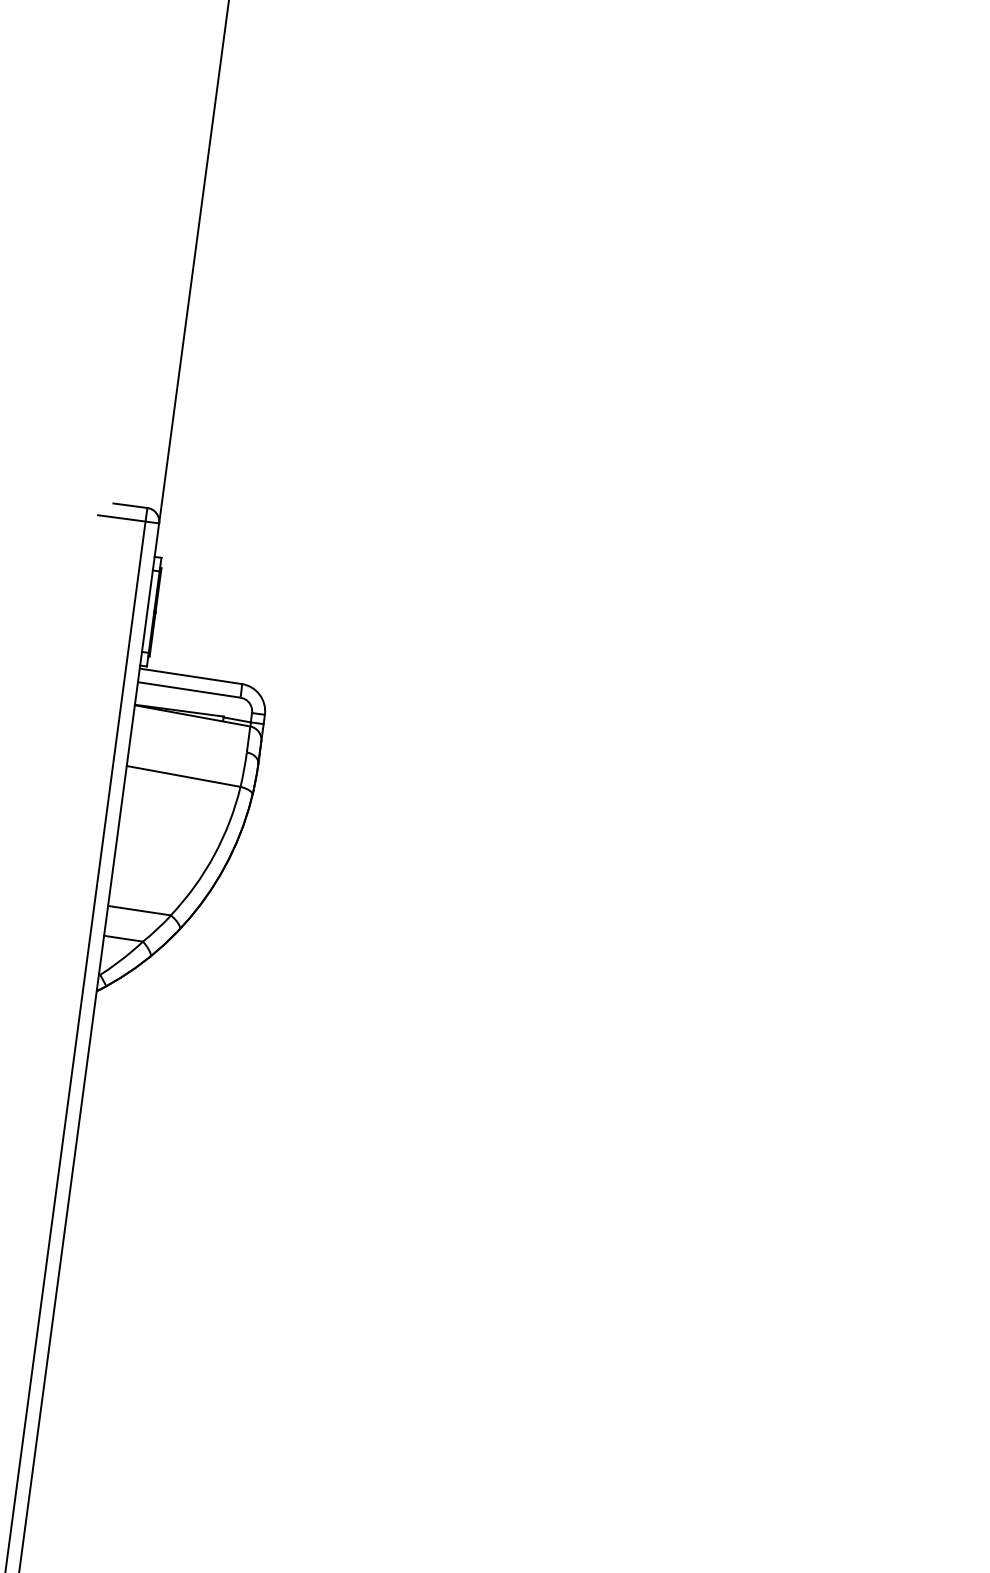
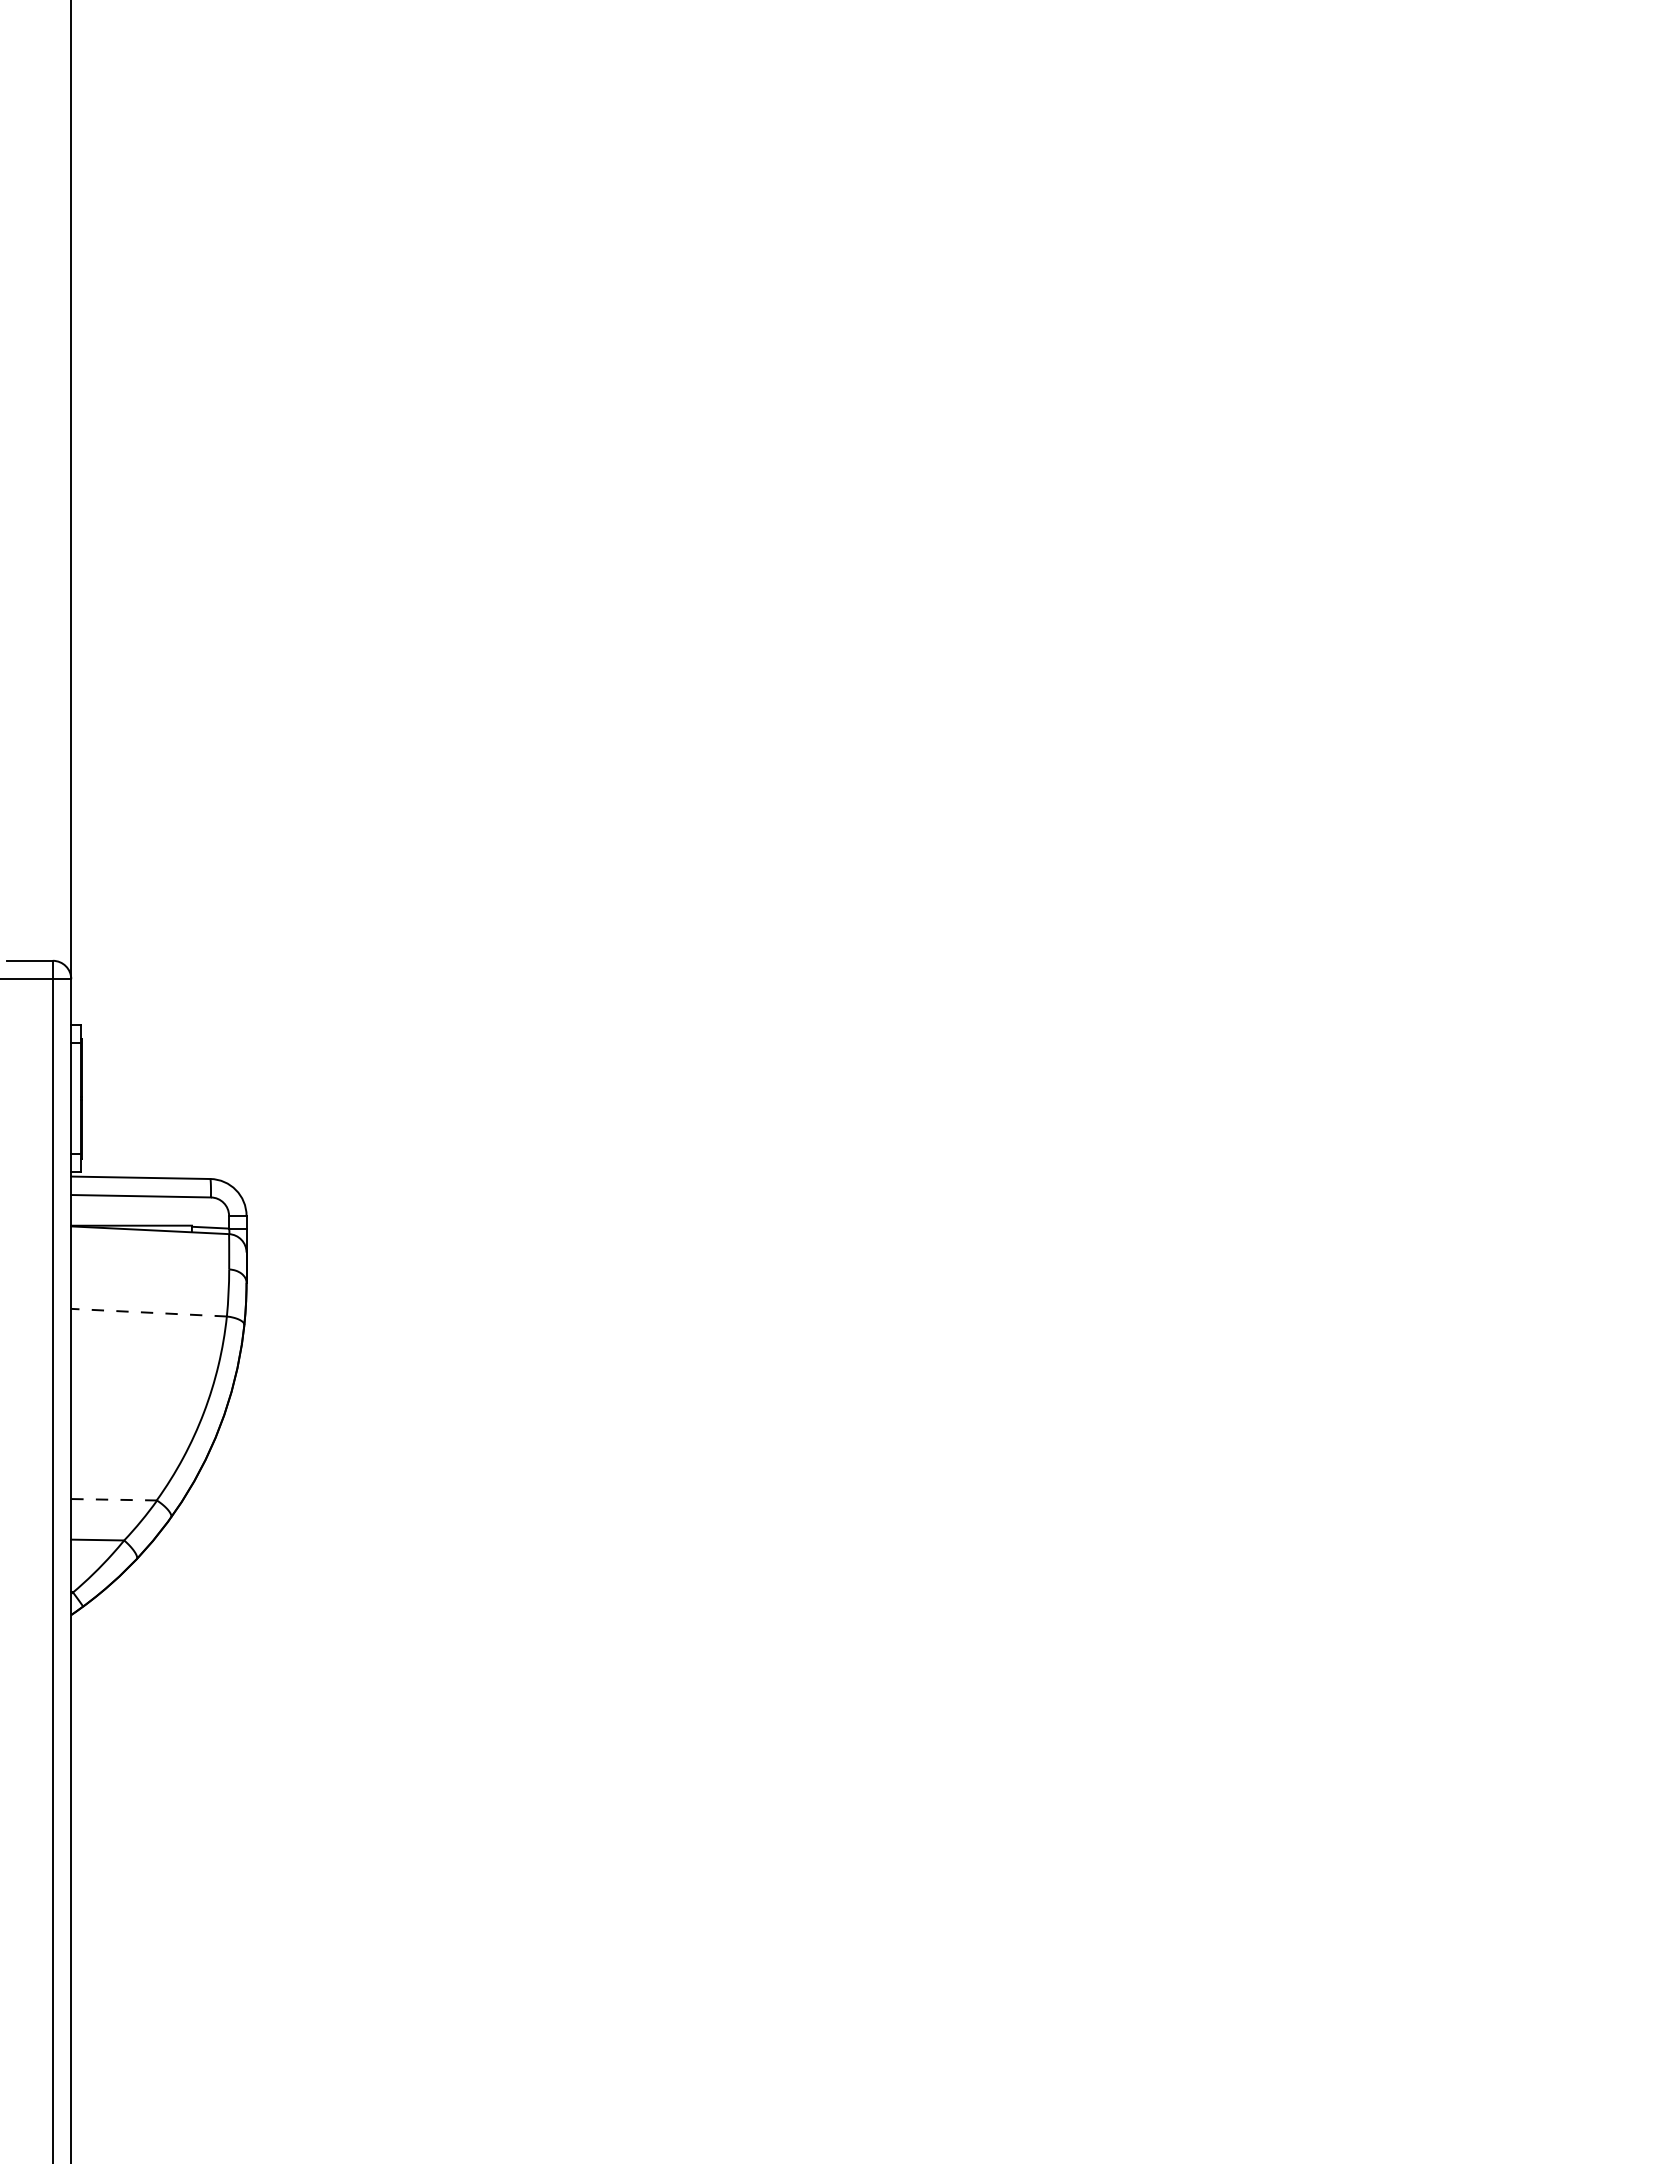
line: (183, 776) -> (149, 1312), solid -> dashed
line: (139, 910) -> (114, 1499), solid -> dashed

